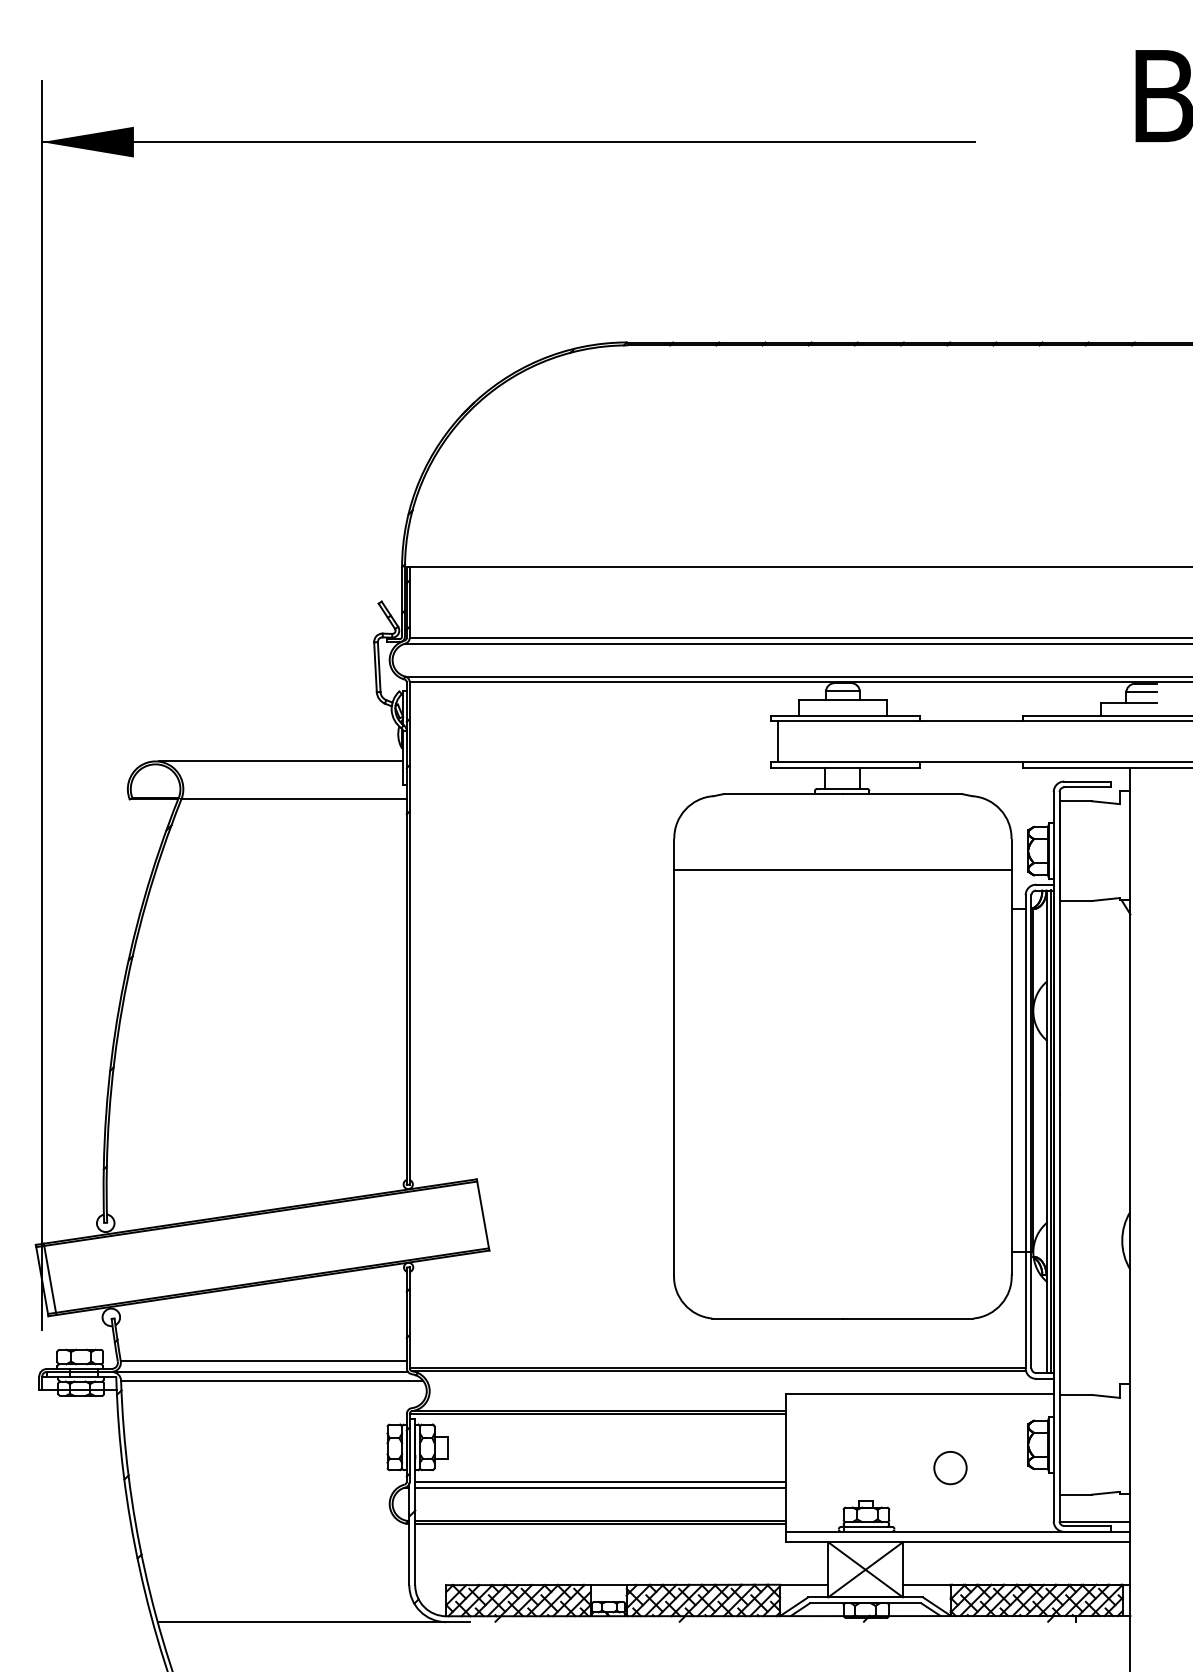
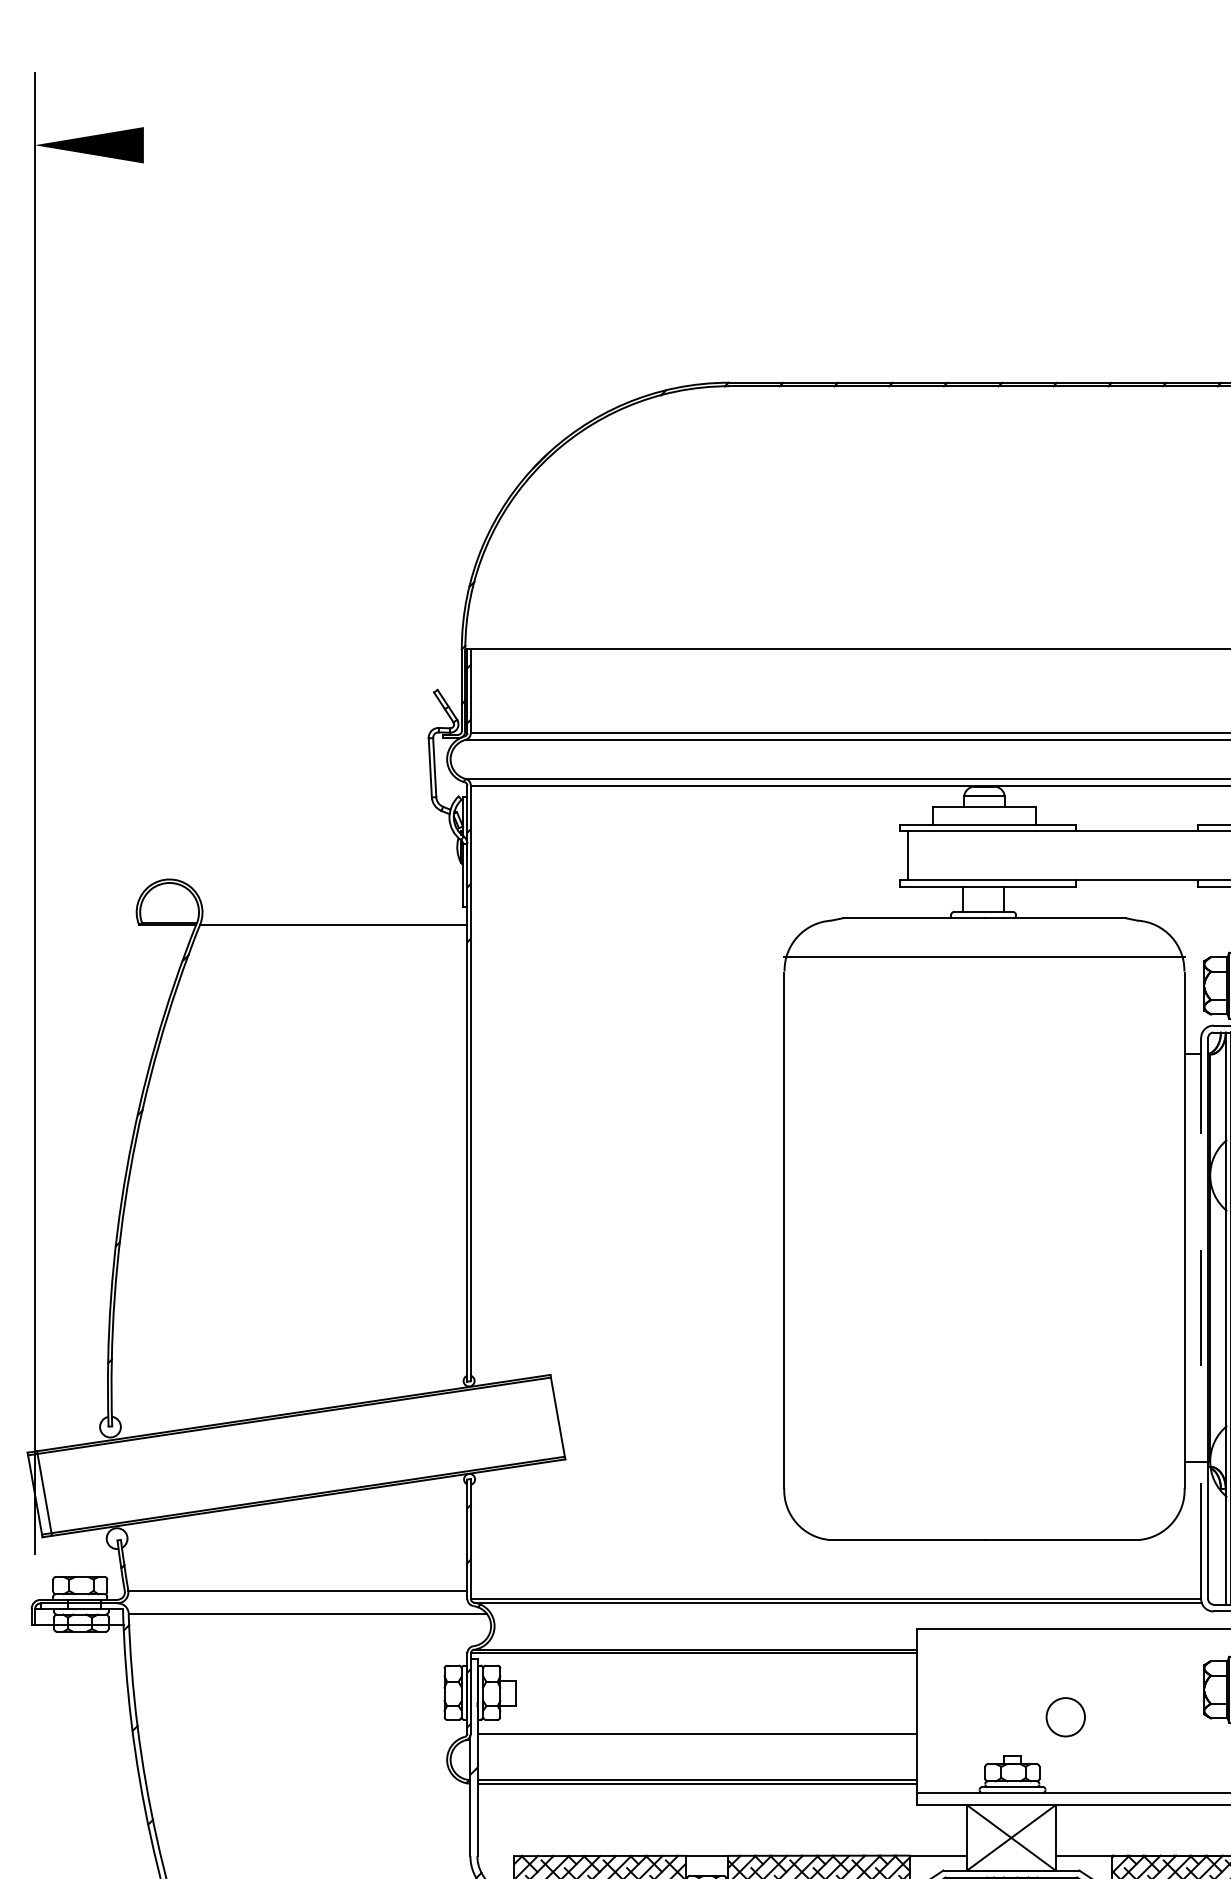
line: (507, 142) -> (586, 145), removed
line: (281, 761) -> (318, 879), removed
line: (842, 869) -> (983, 956), moved
line: (1025, 1131) -> (1200, 1318), solid -> dashed
line: (261, 1371) -> (295, 1602), removed
circle: (950, 1468) -> (1065, 1717), moved
line: (600, 1487) -> (697, 1740), removed

